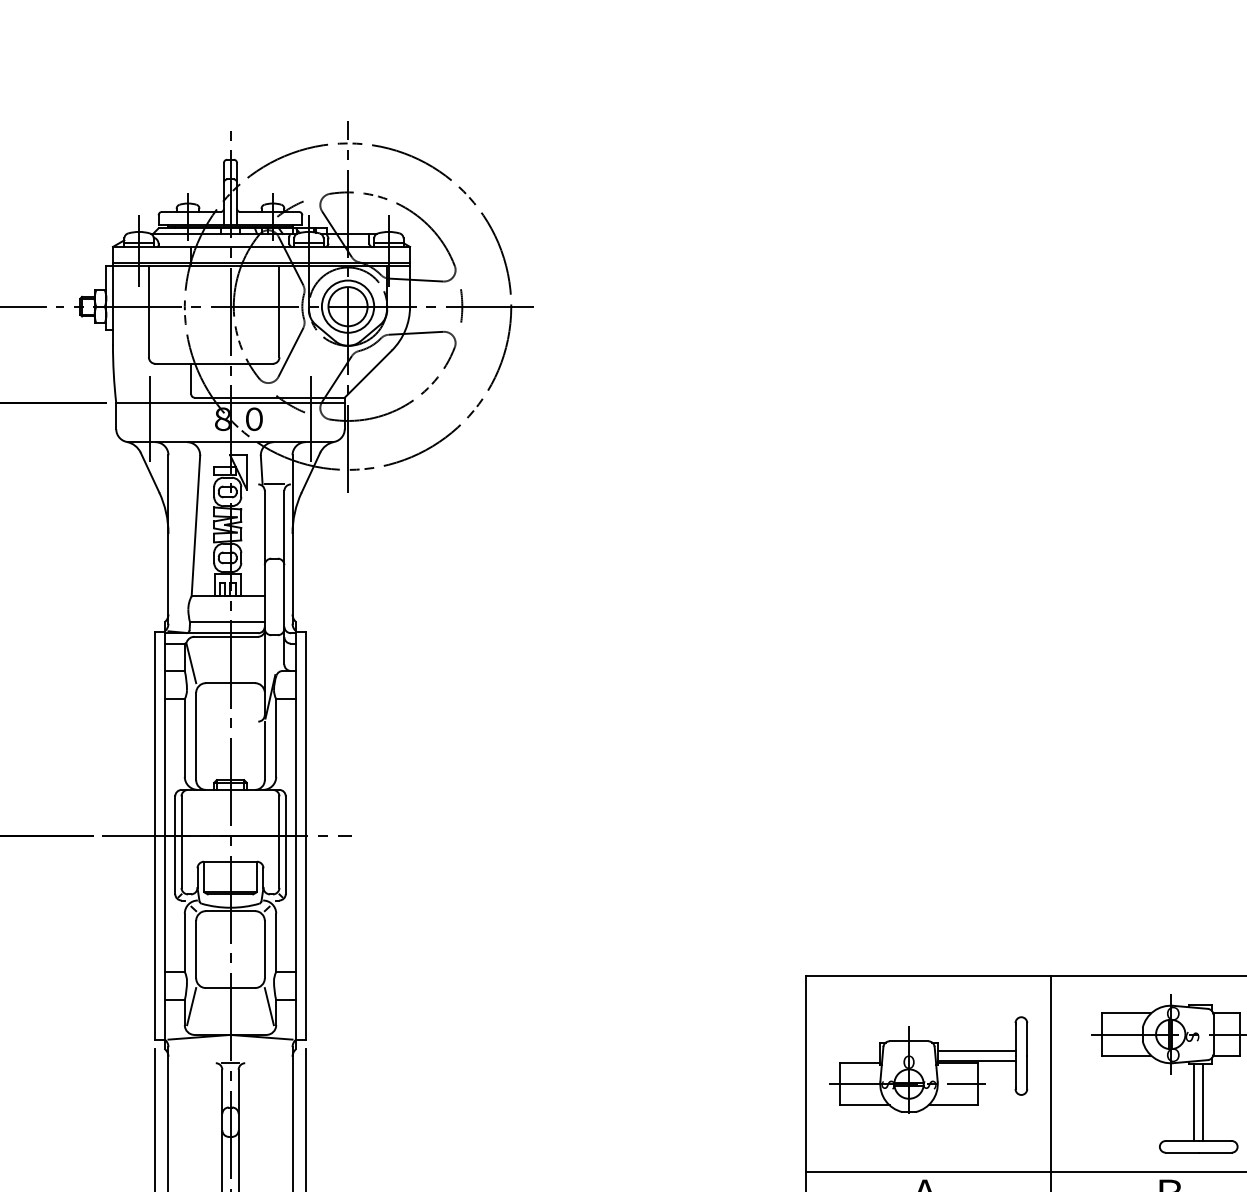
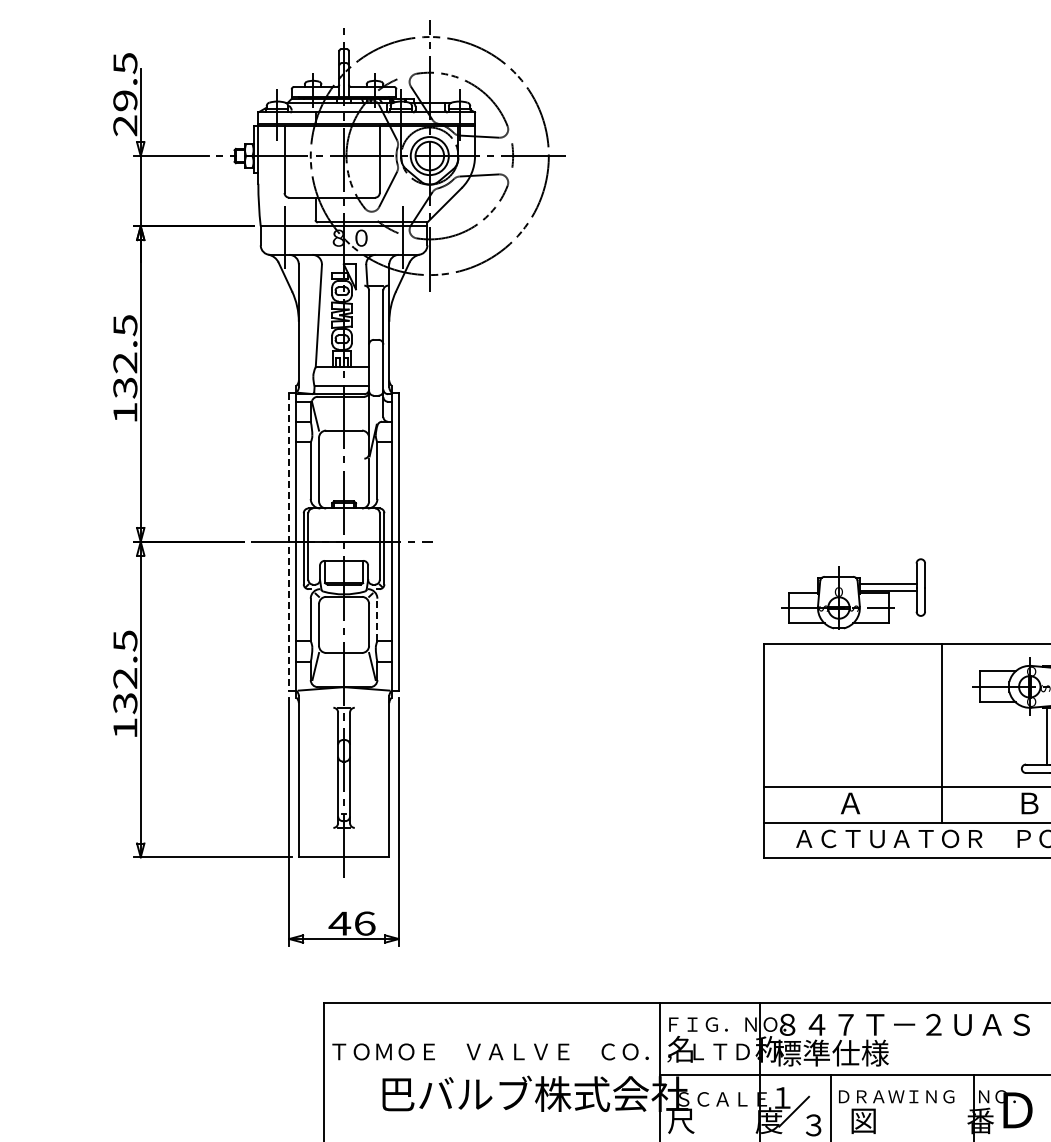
line: (155, 835) -> (289, 541), solid -> dashed
line: (276, 942) -> (377, 619), solid -> dashed
part: (929, 1064) -> (853, 593), moved

